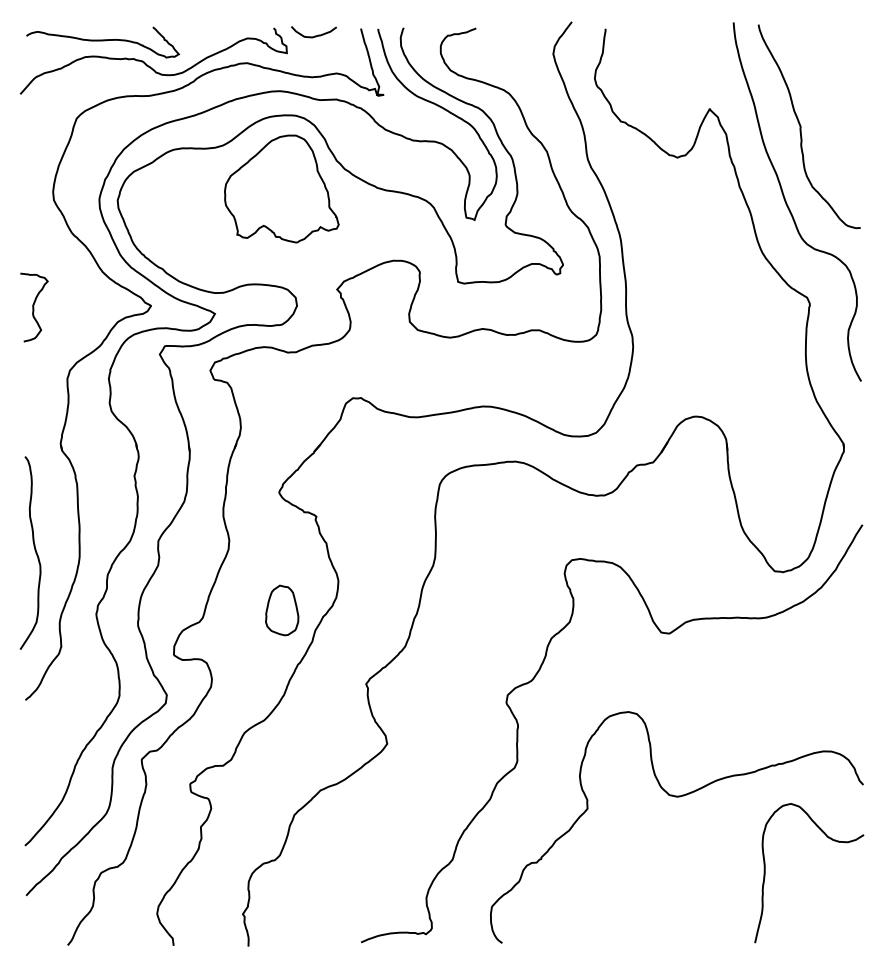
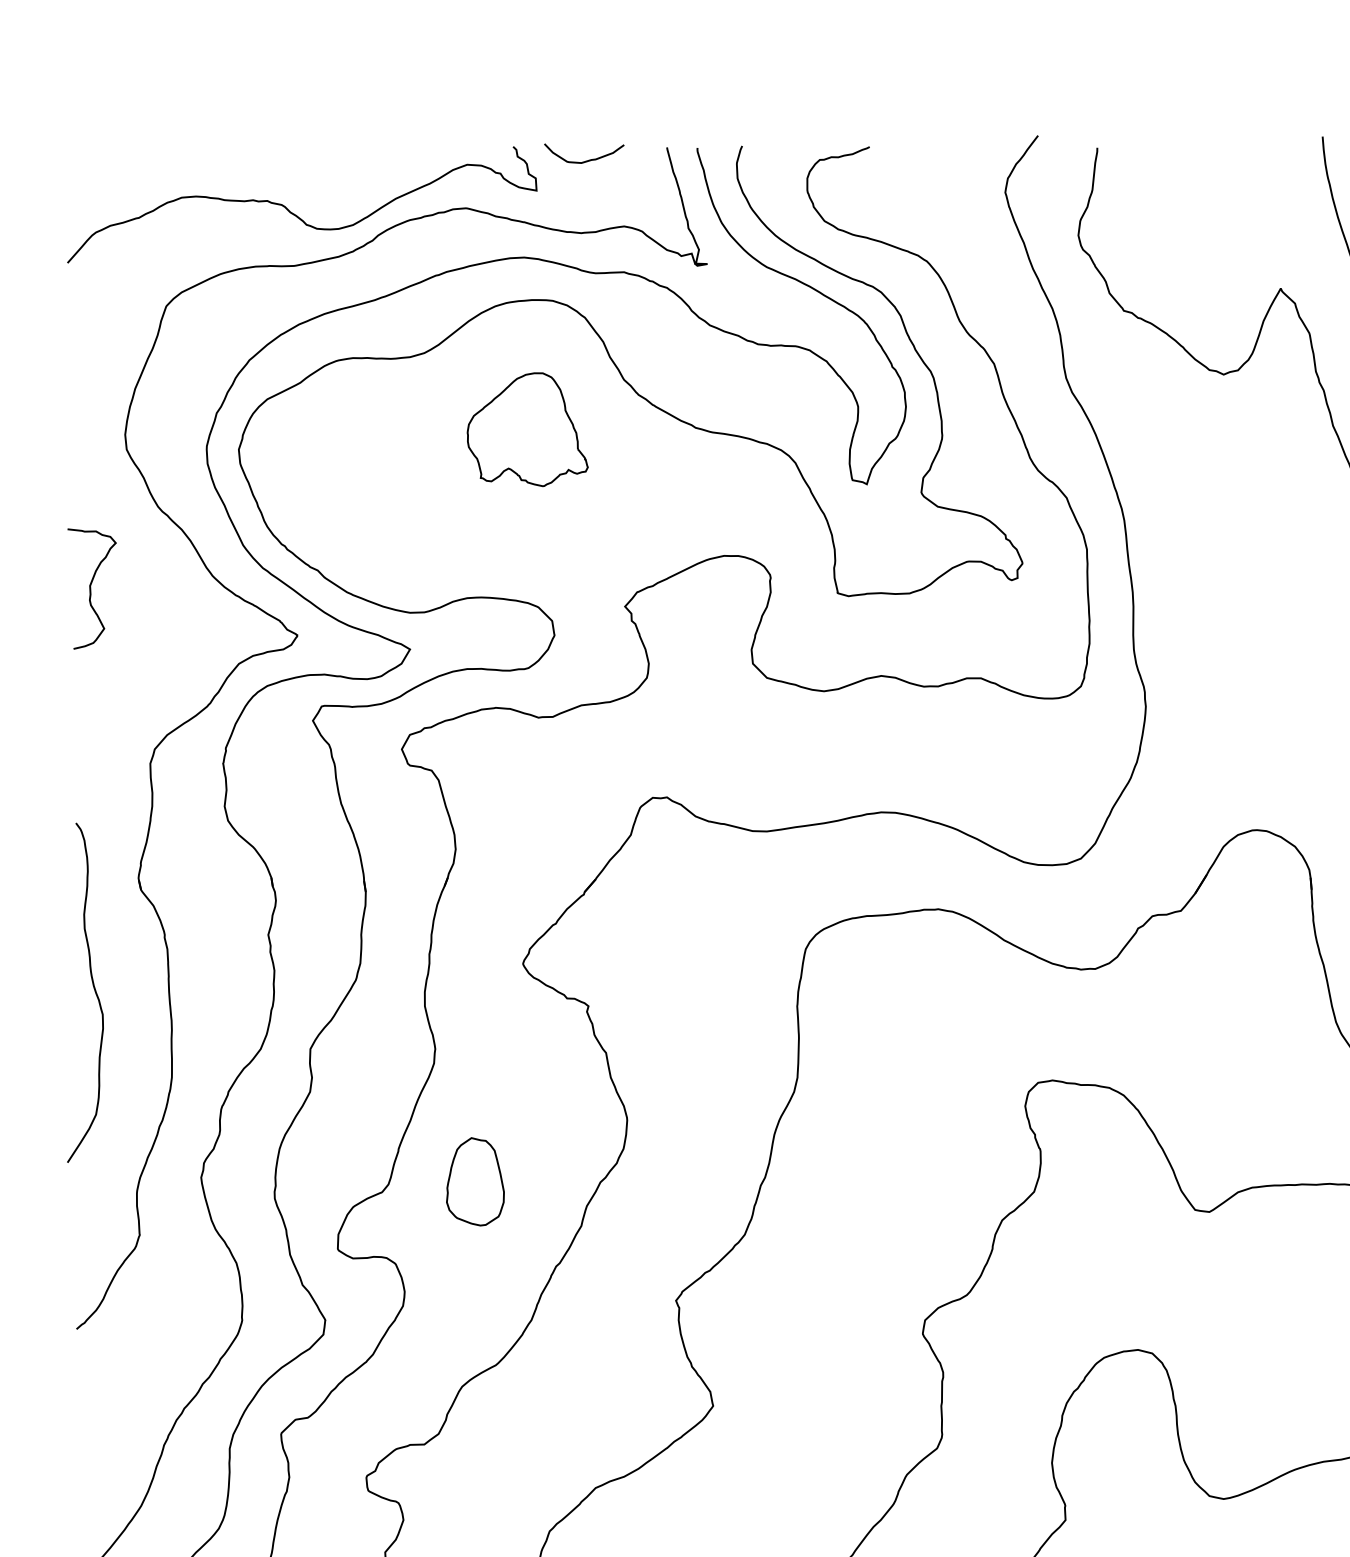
curve: (103, 41) -> (213, 170), removed
part: (281, 188) -> (527, 428), size x0.6
curve: (34, 307) -> (92, 588), moved
curve: (34, 550) -> (92, 988), moved
part: (282, 610) -> (476, 1181), moved

